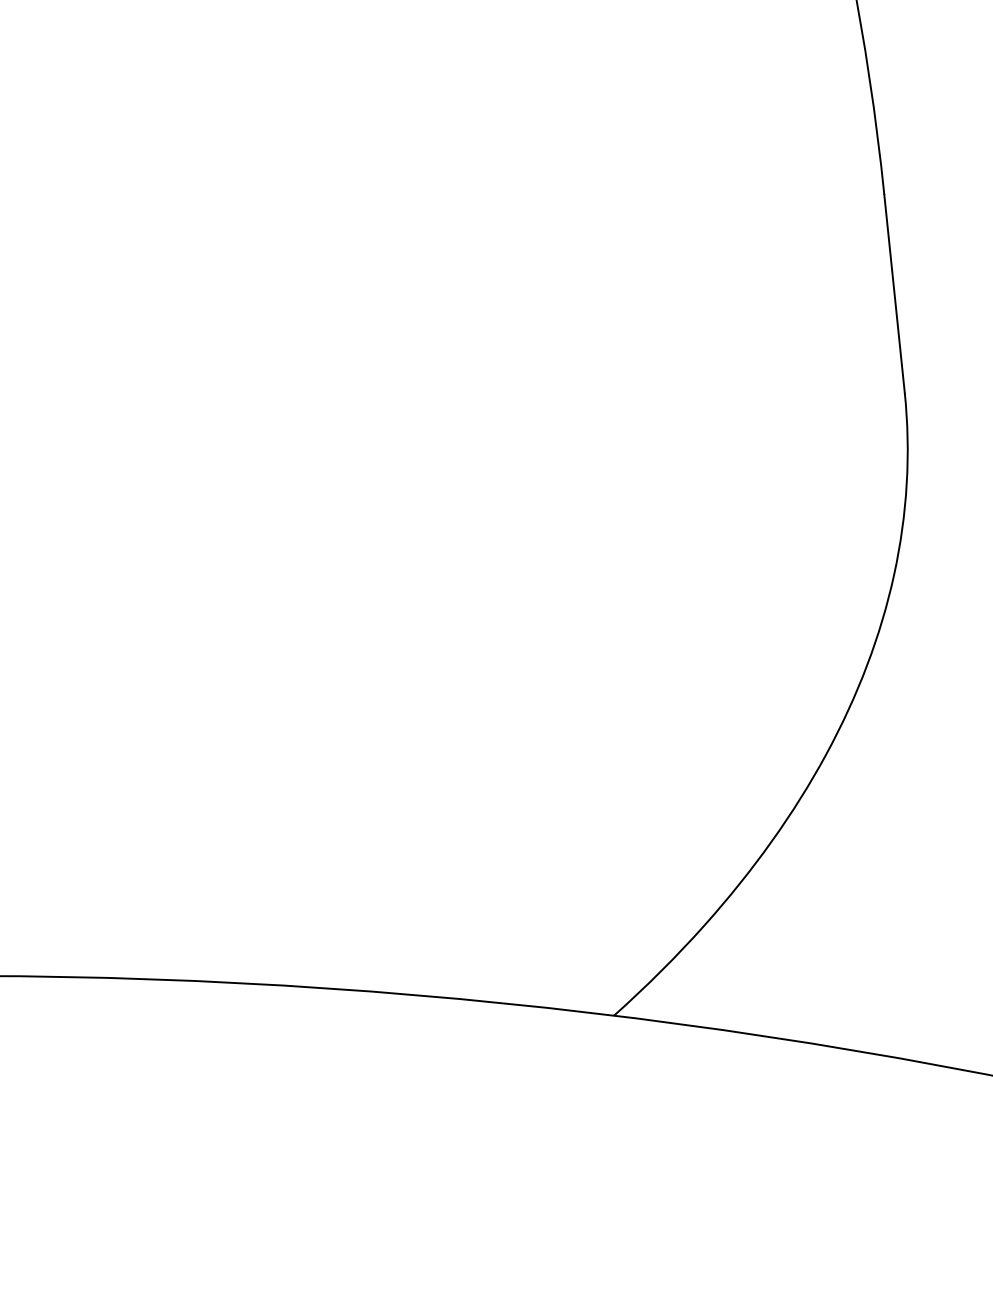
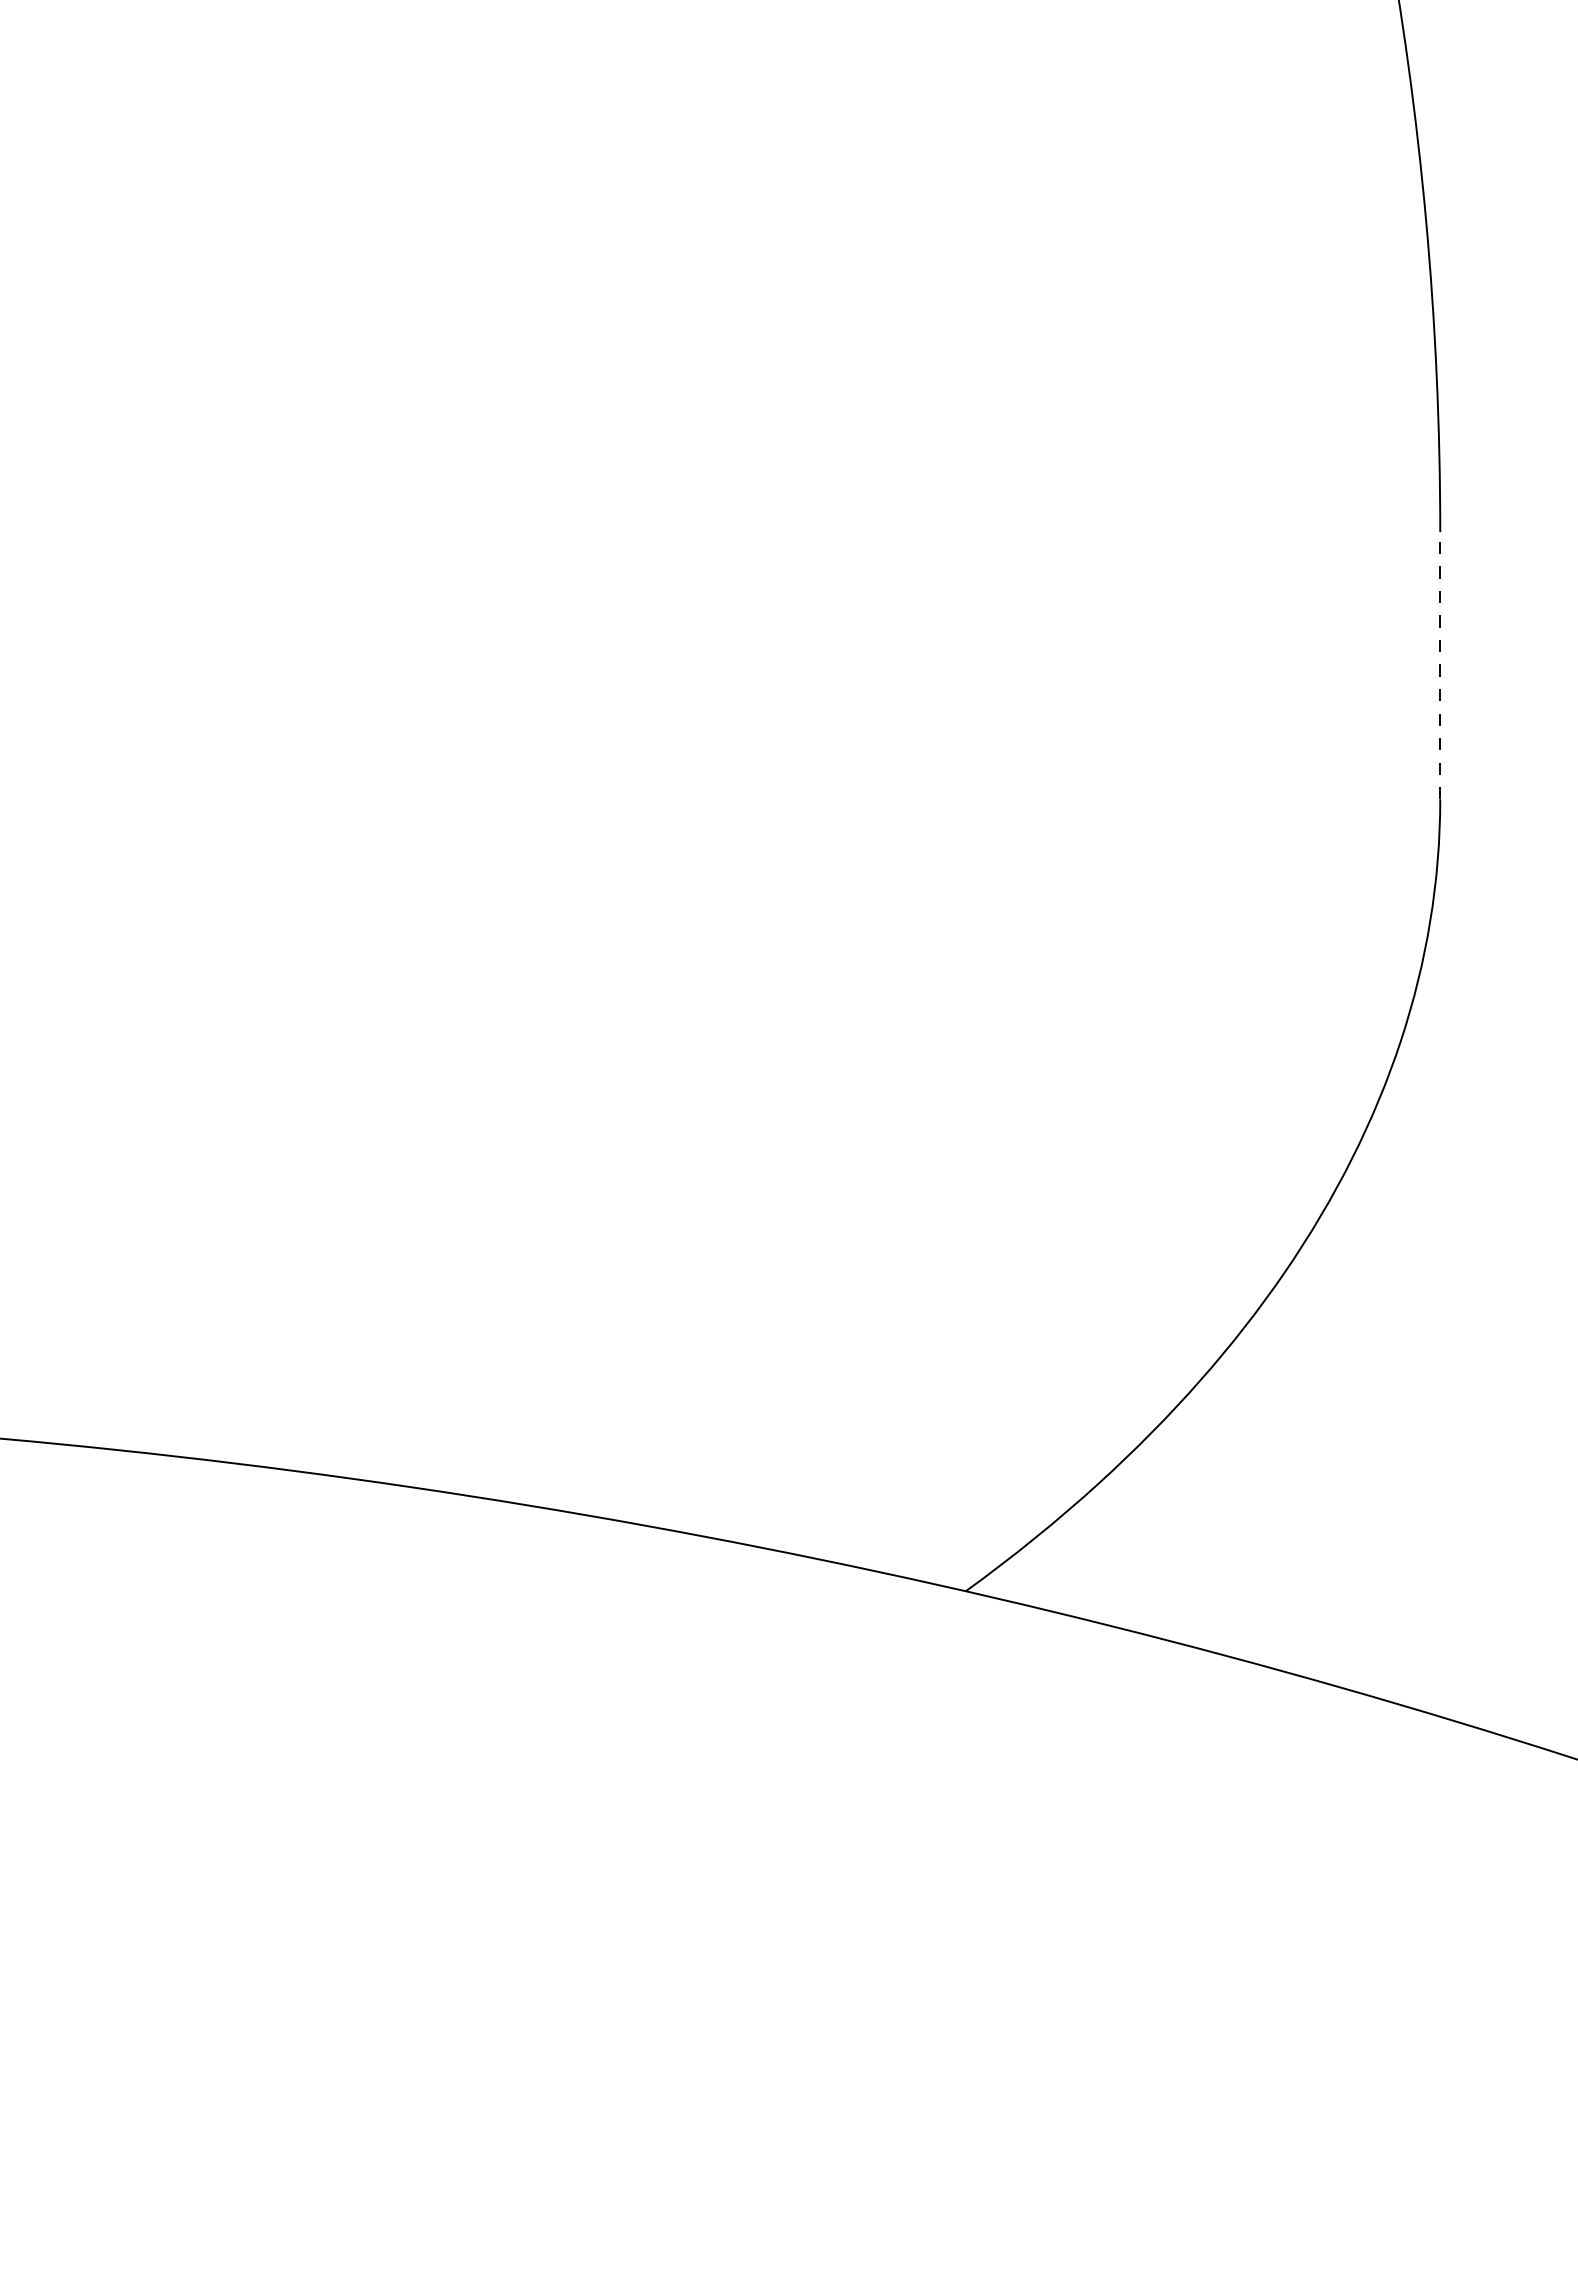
line: (894, 293) -> (1440, 665), solid -> dashed

